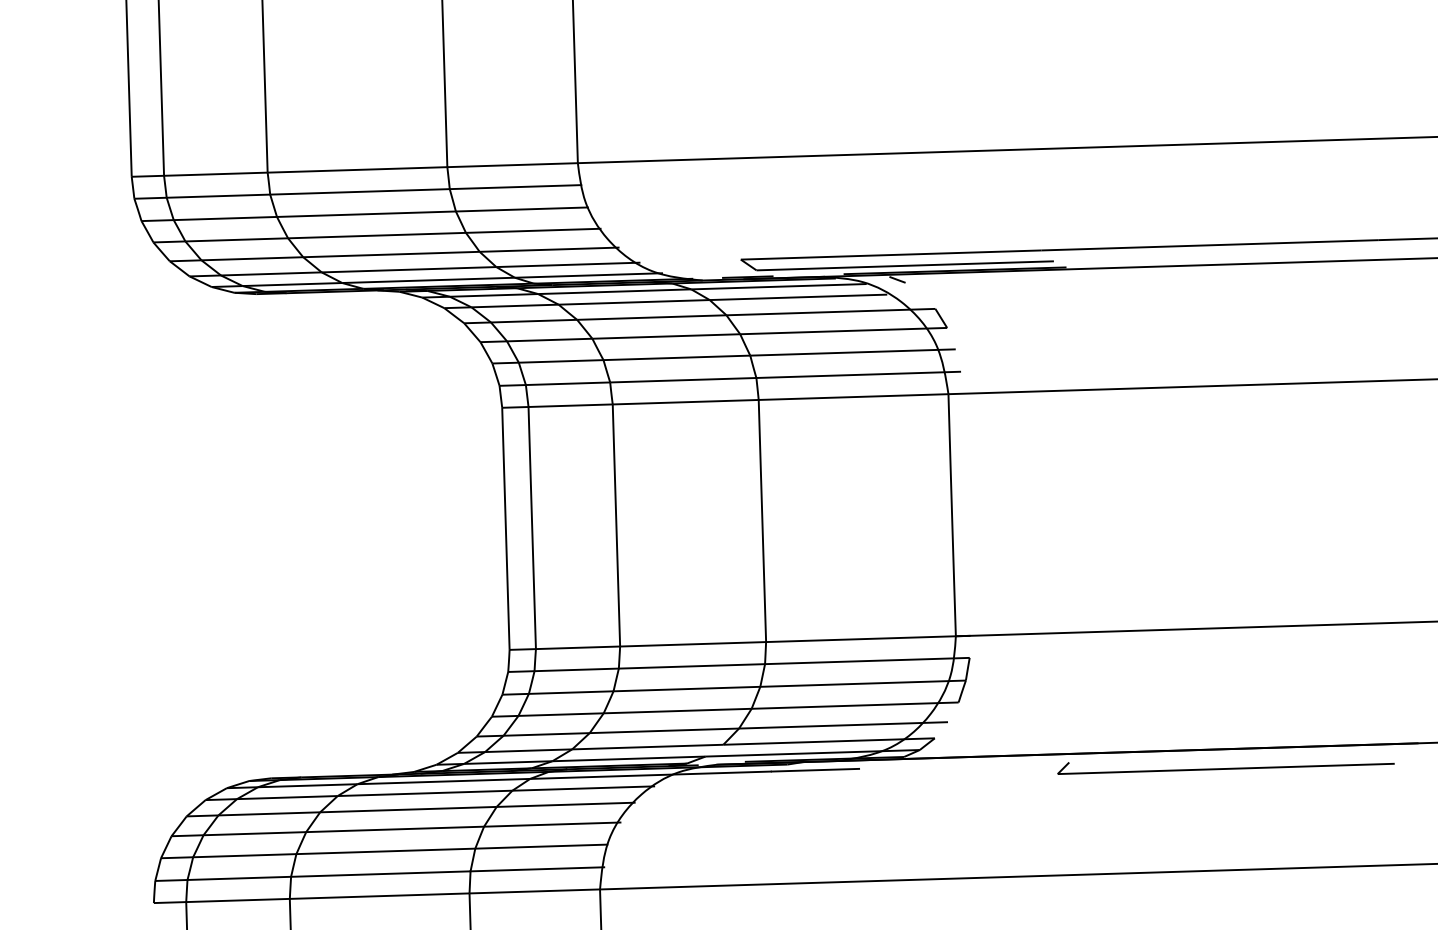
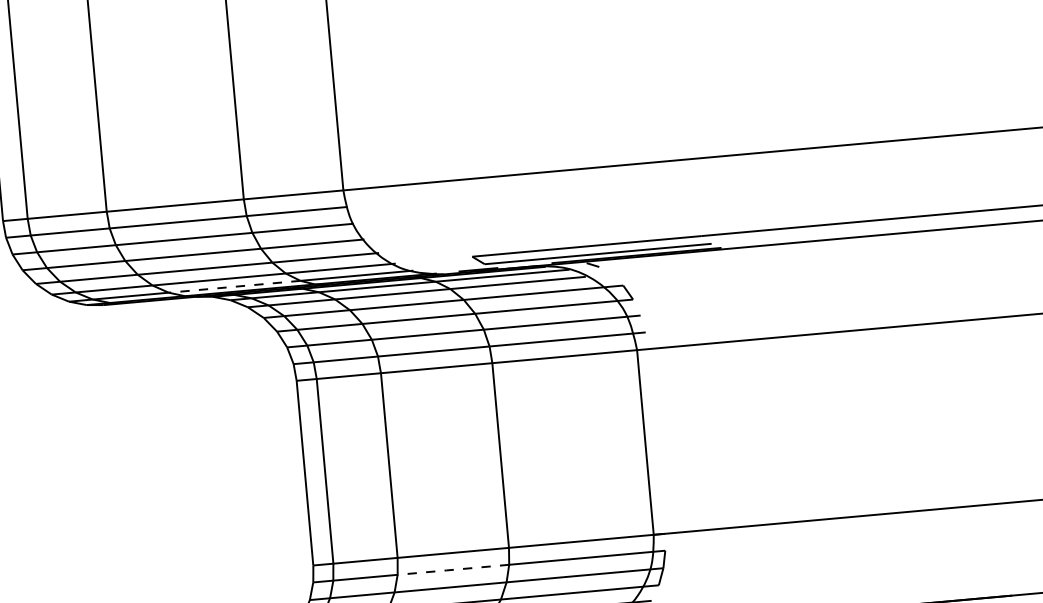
line: (427, 280) -> (233, 286), solid -> dashed
line: (691, 666) -> (453, 569), solid -> dashed

